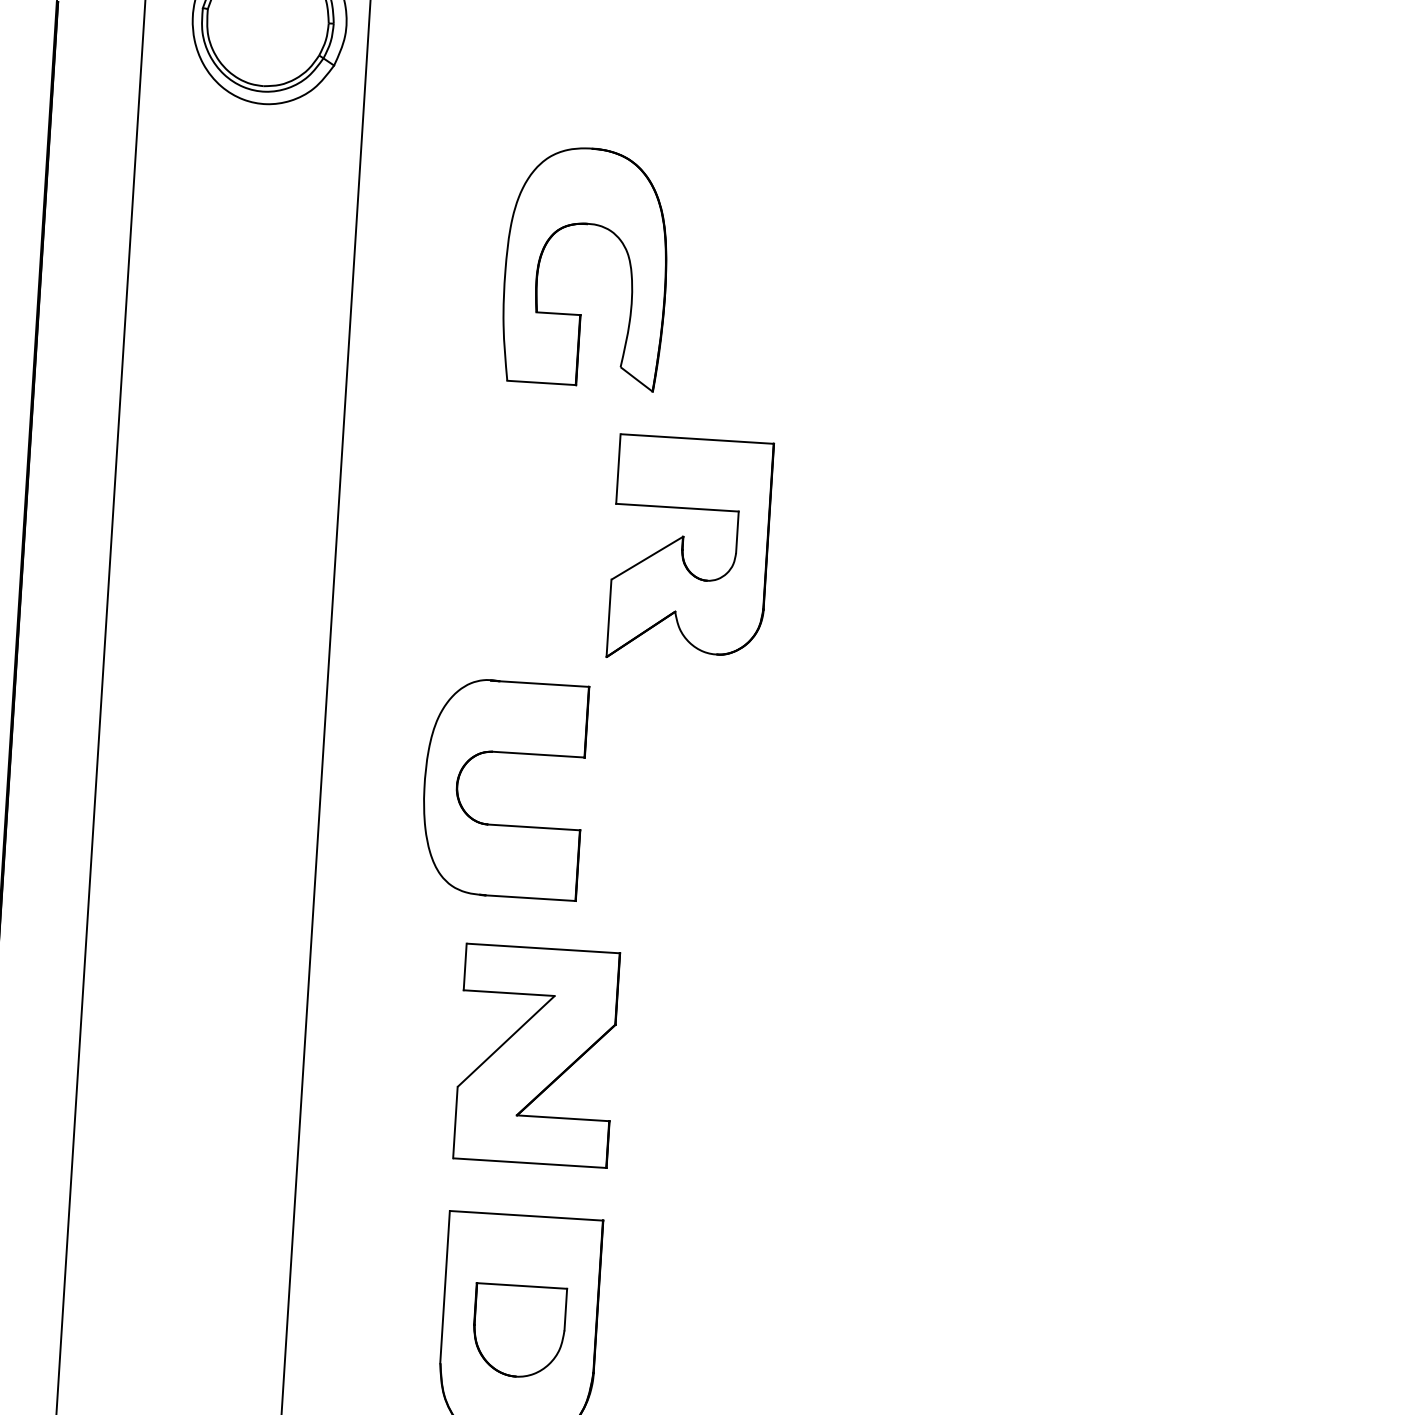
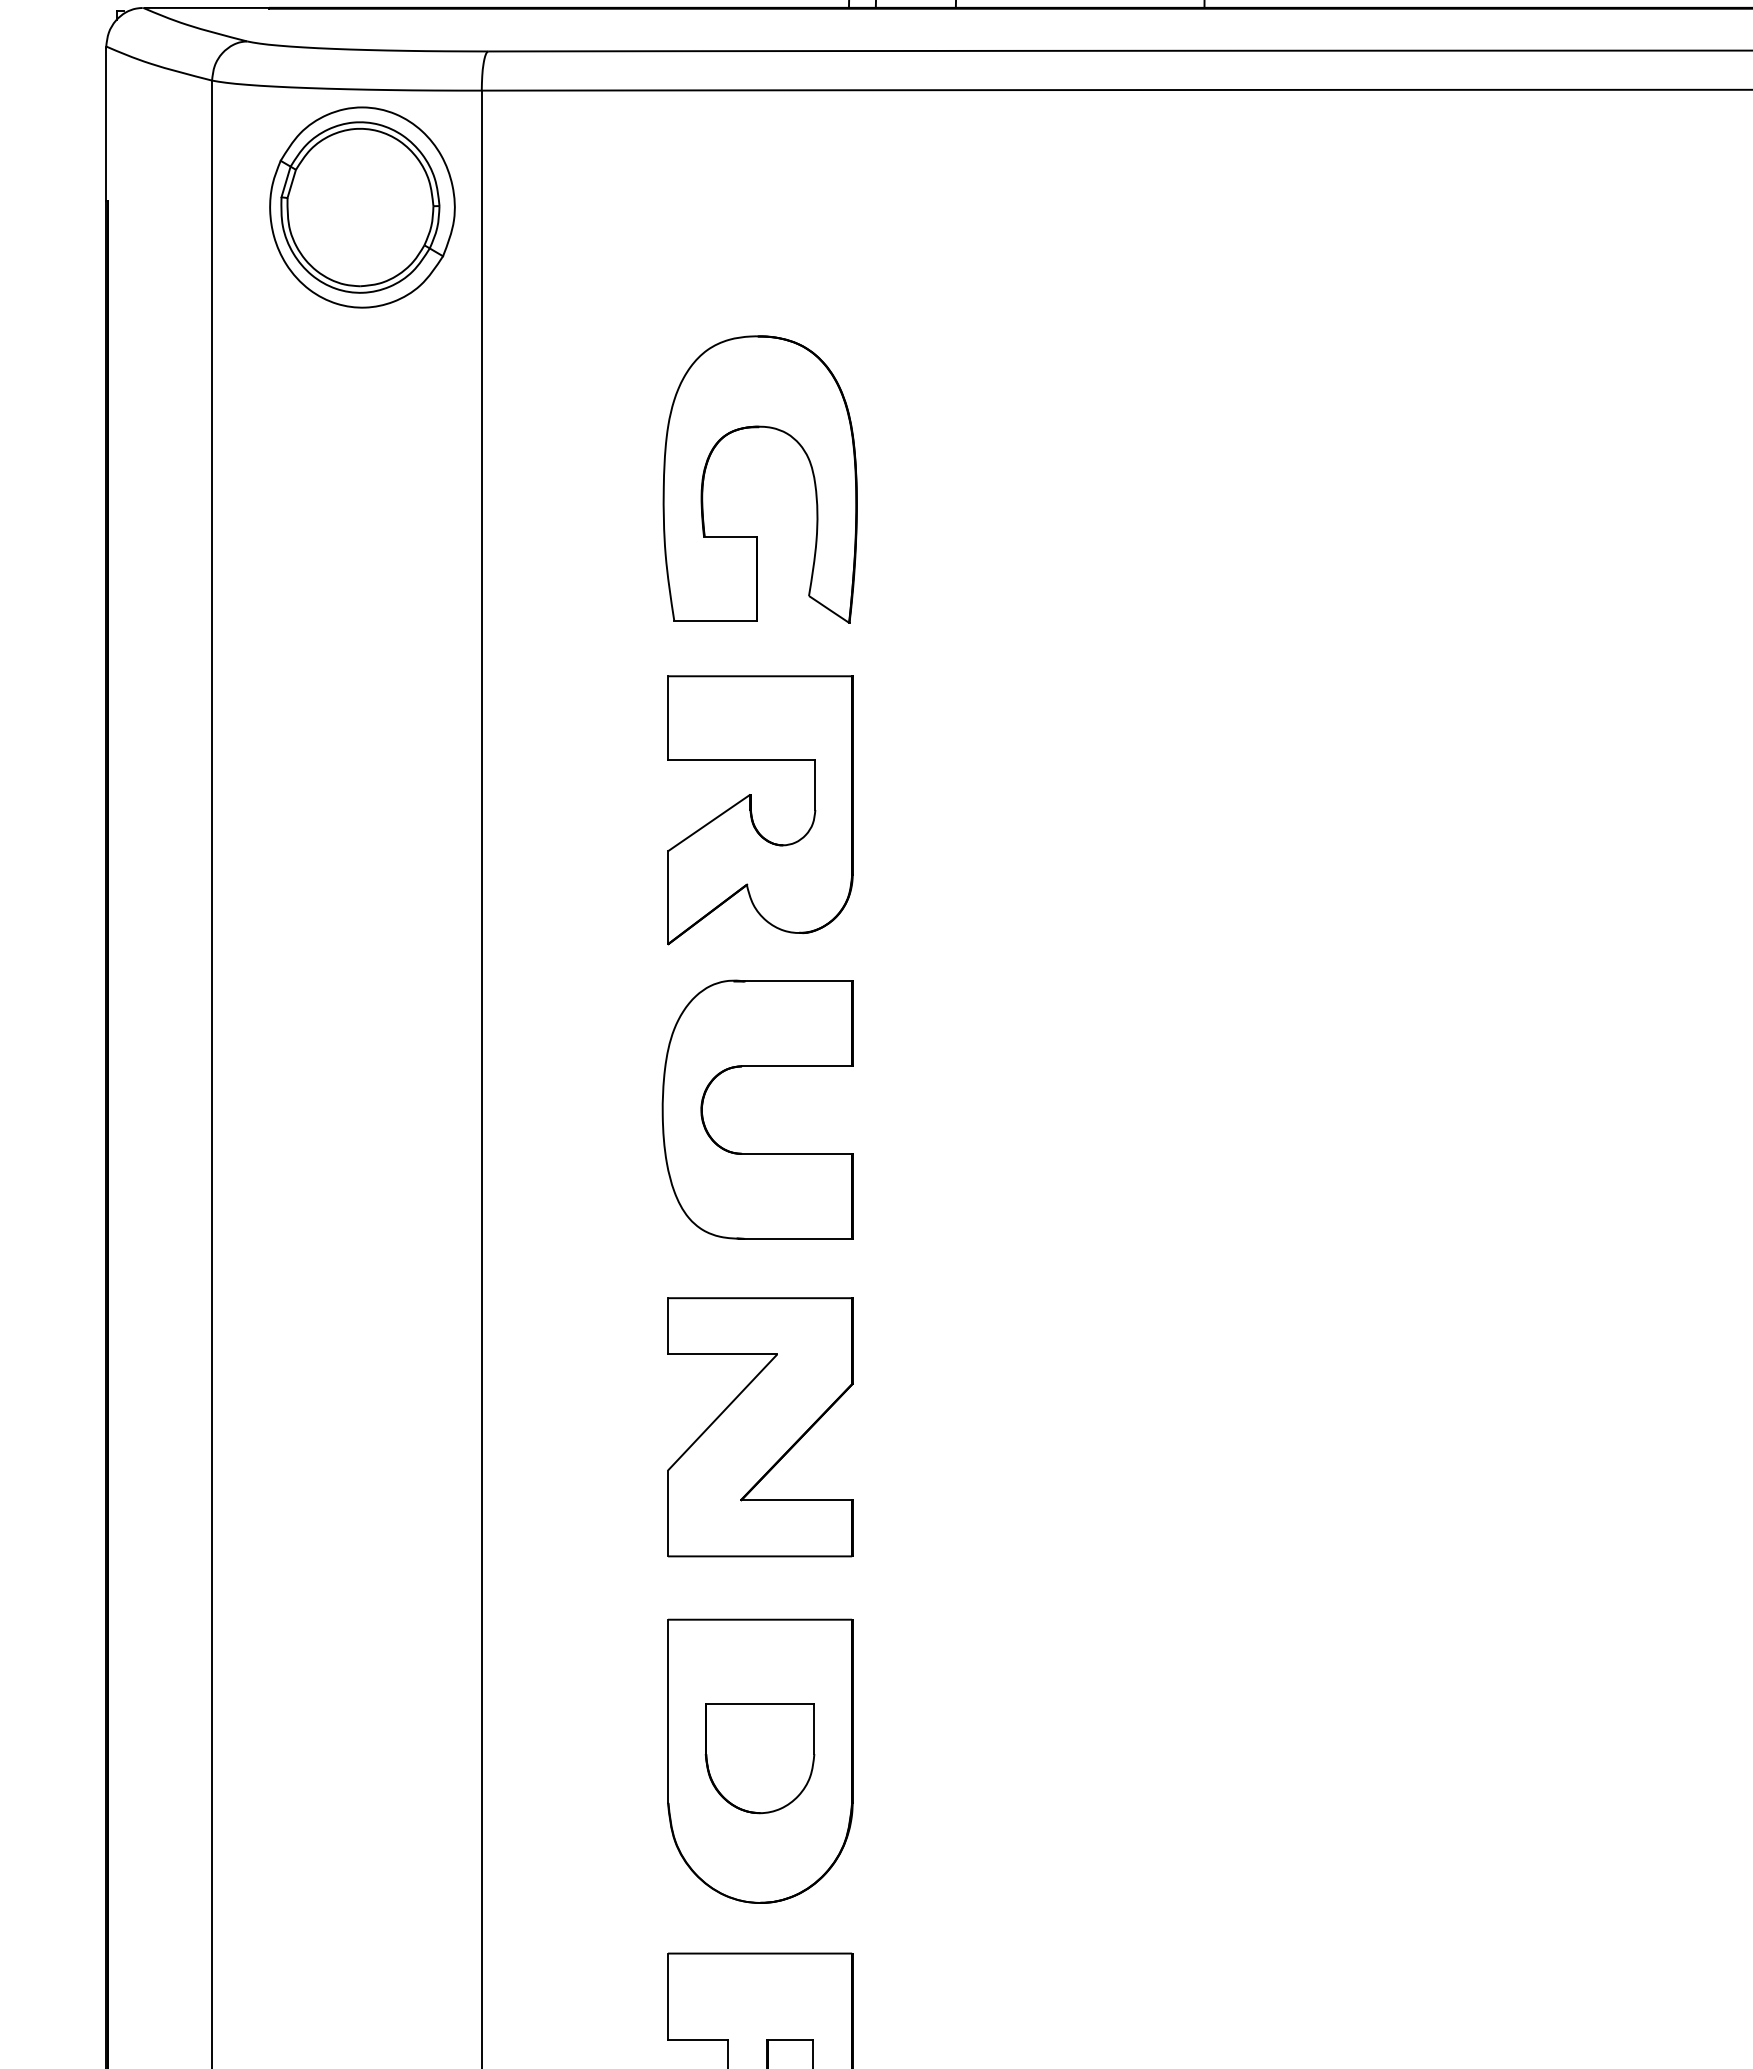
part: (683, 551) -> (752, 812), moved
part: (505, 752) -> (757, 1066), moved

